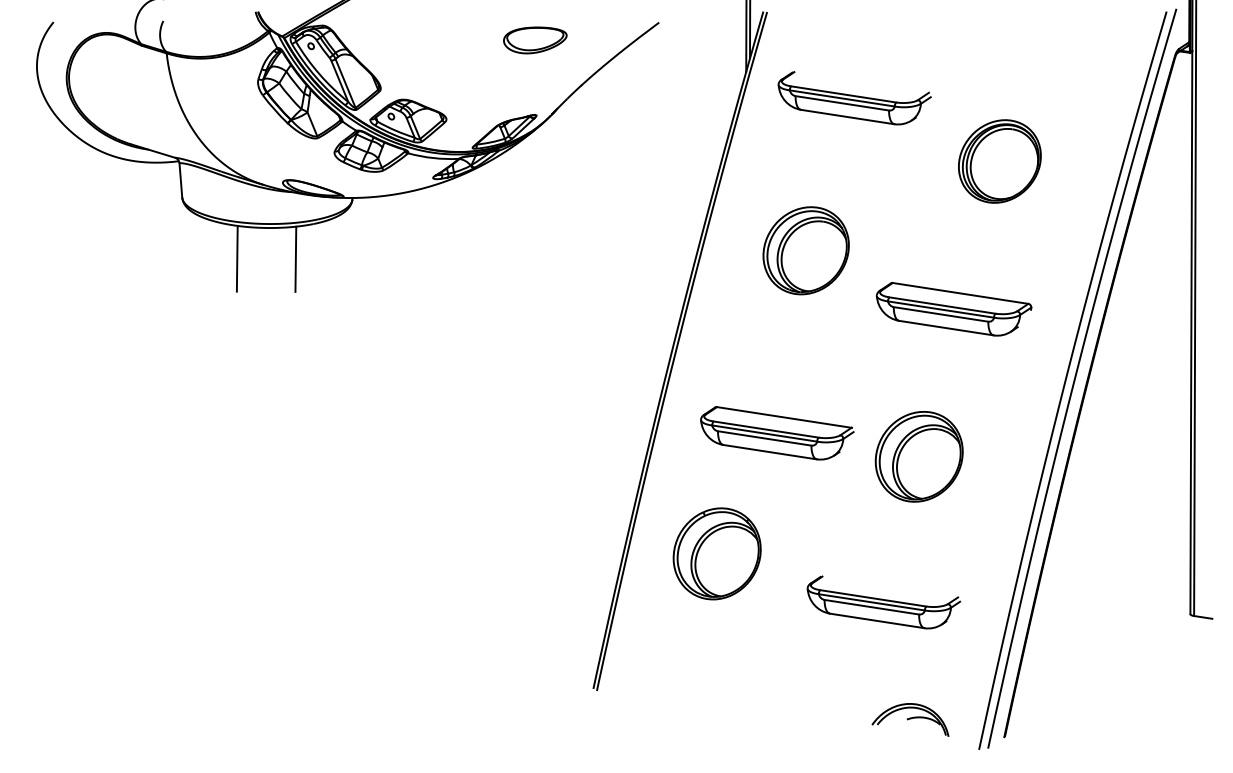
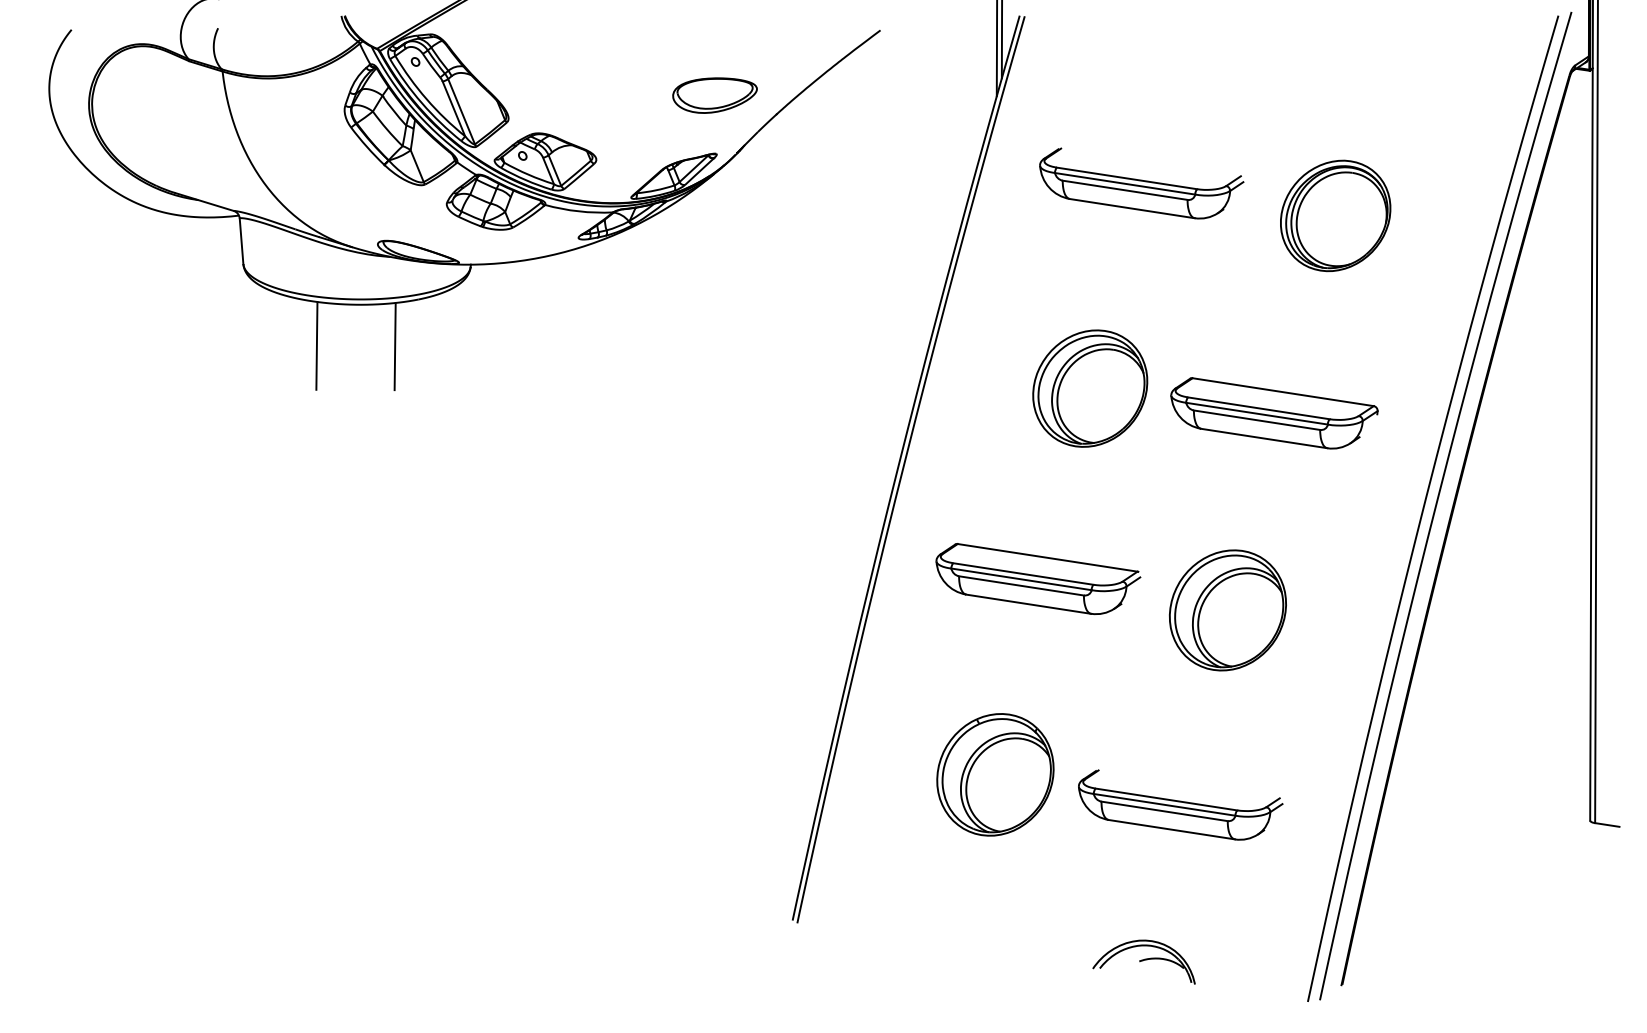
part: (535, 40) -> (715, 95), moved
part: (854, 98) -> (1141, 183), moved
part: (805, 250) -> (1089, 388), moved
part: (716, 553) -> (994, 774), moved
part: (910, 719) -> (1144, 961), moved

